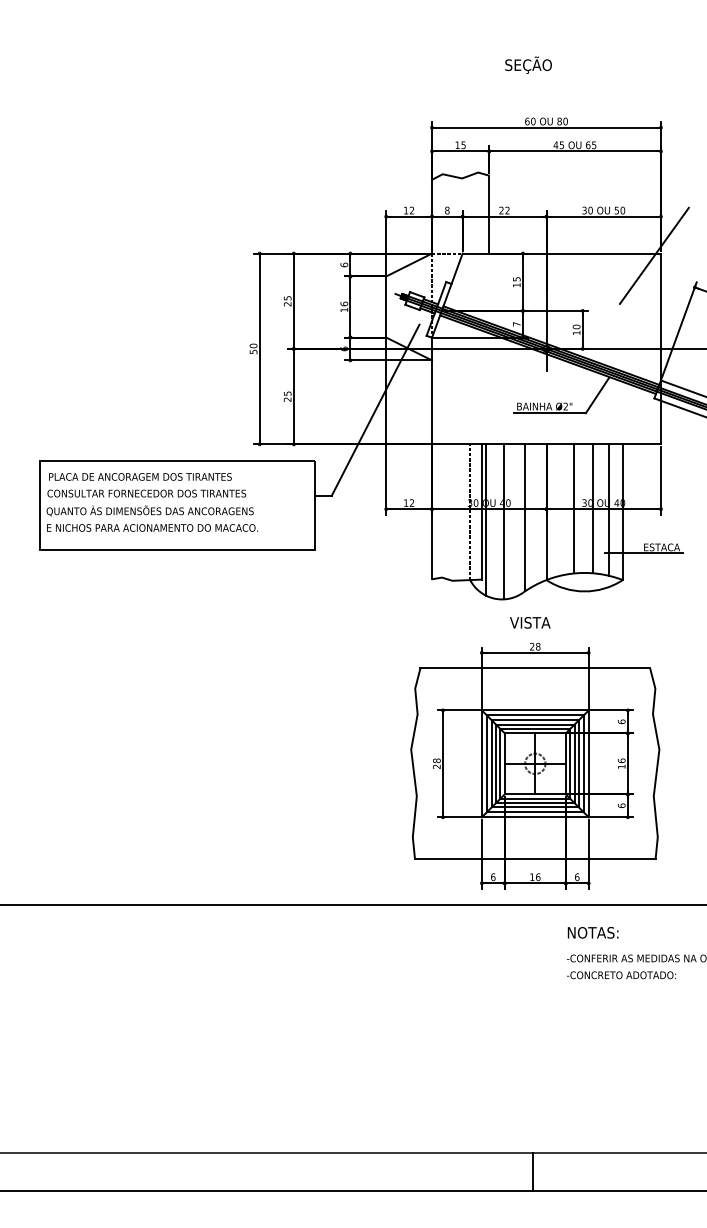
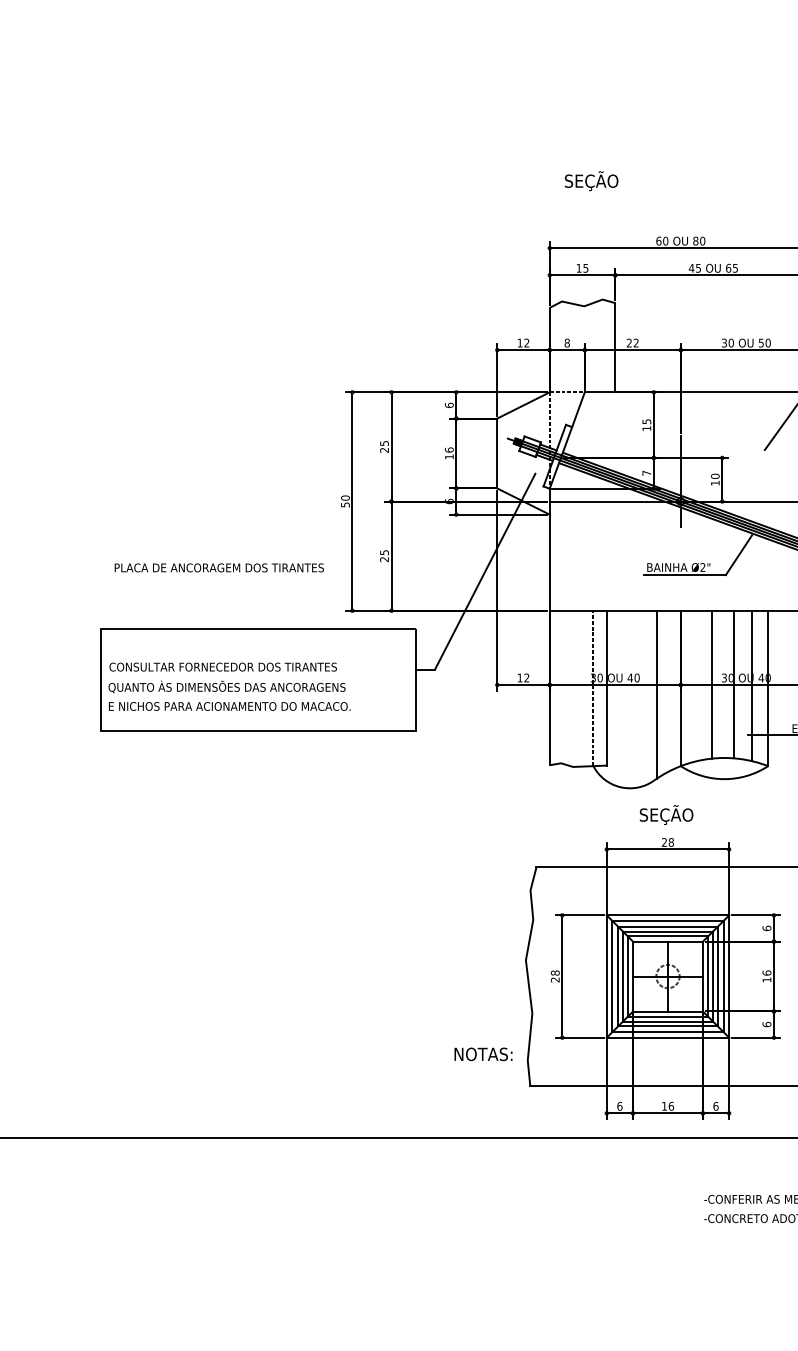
text: (528, 64) -> (591, 180), moved
text: (140, 476) -> (219, 567), moved
line: (485, 519) -> (610, 696), removed
line: (503, 521) -> (631, 699), removed
text: (533, 622) -> (665, 814), VISTA -> SEÇÃO
text: (592, 932) -> (482, 1053), moved

